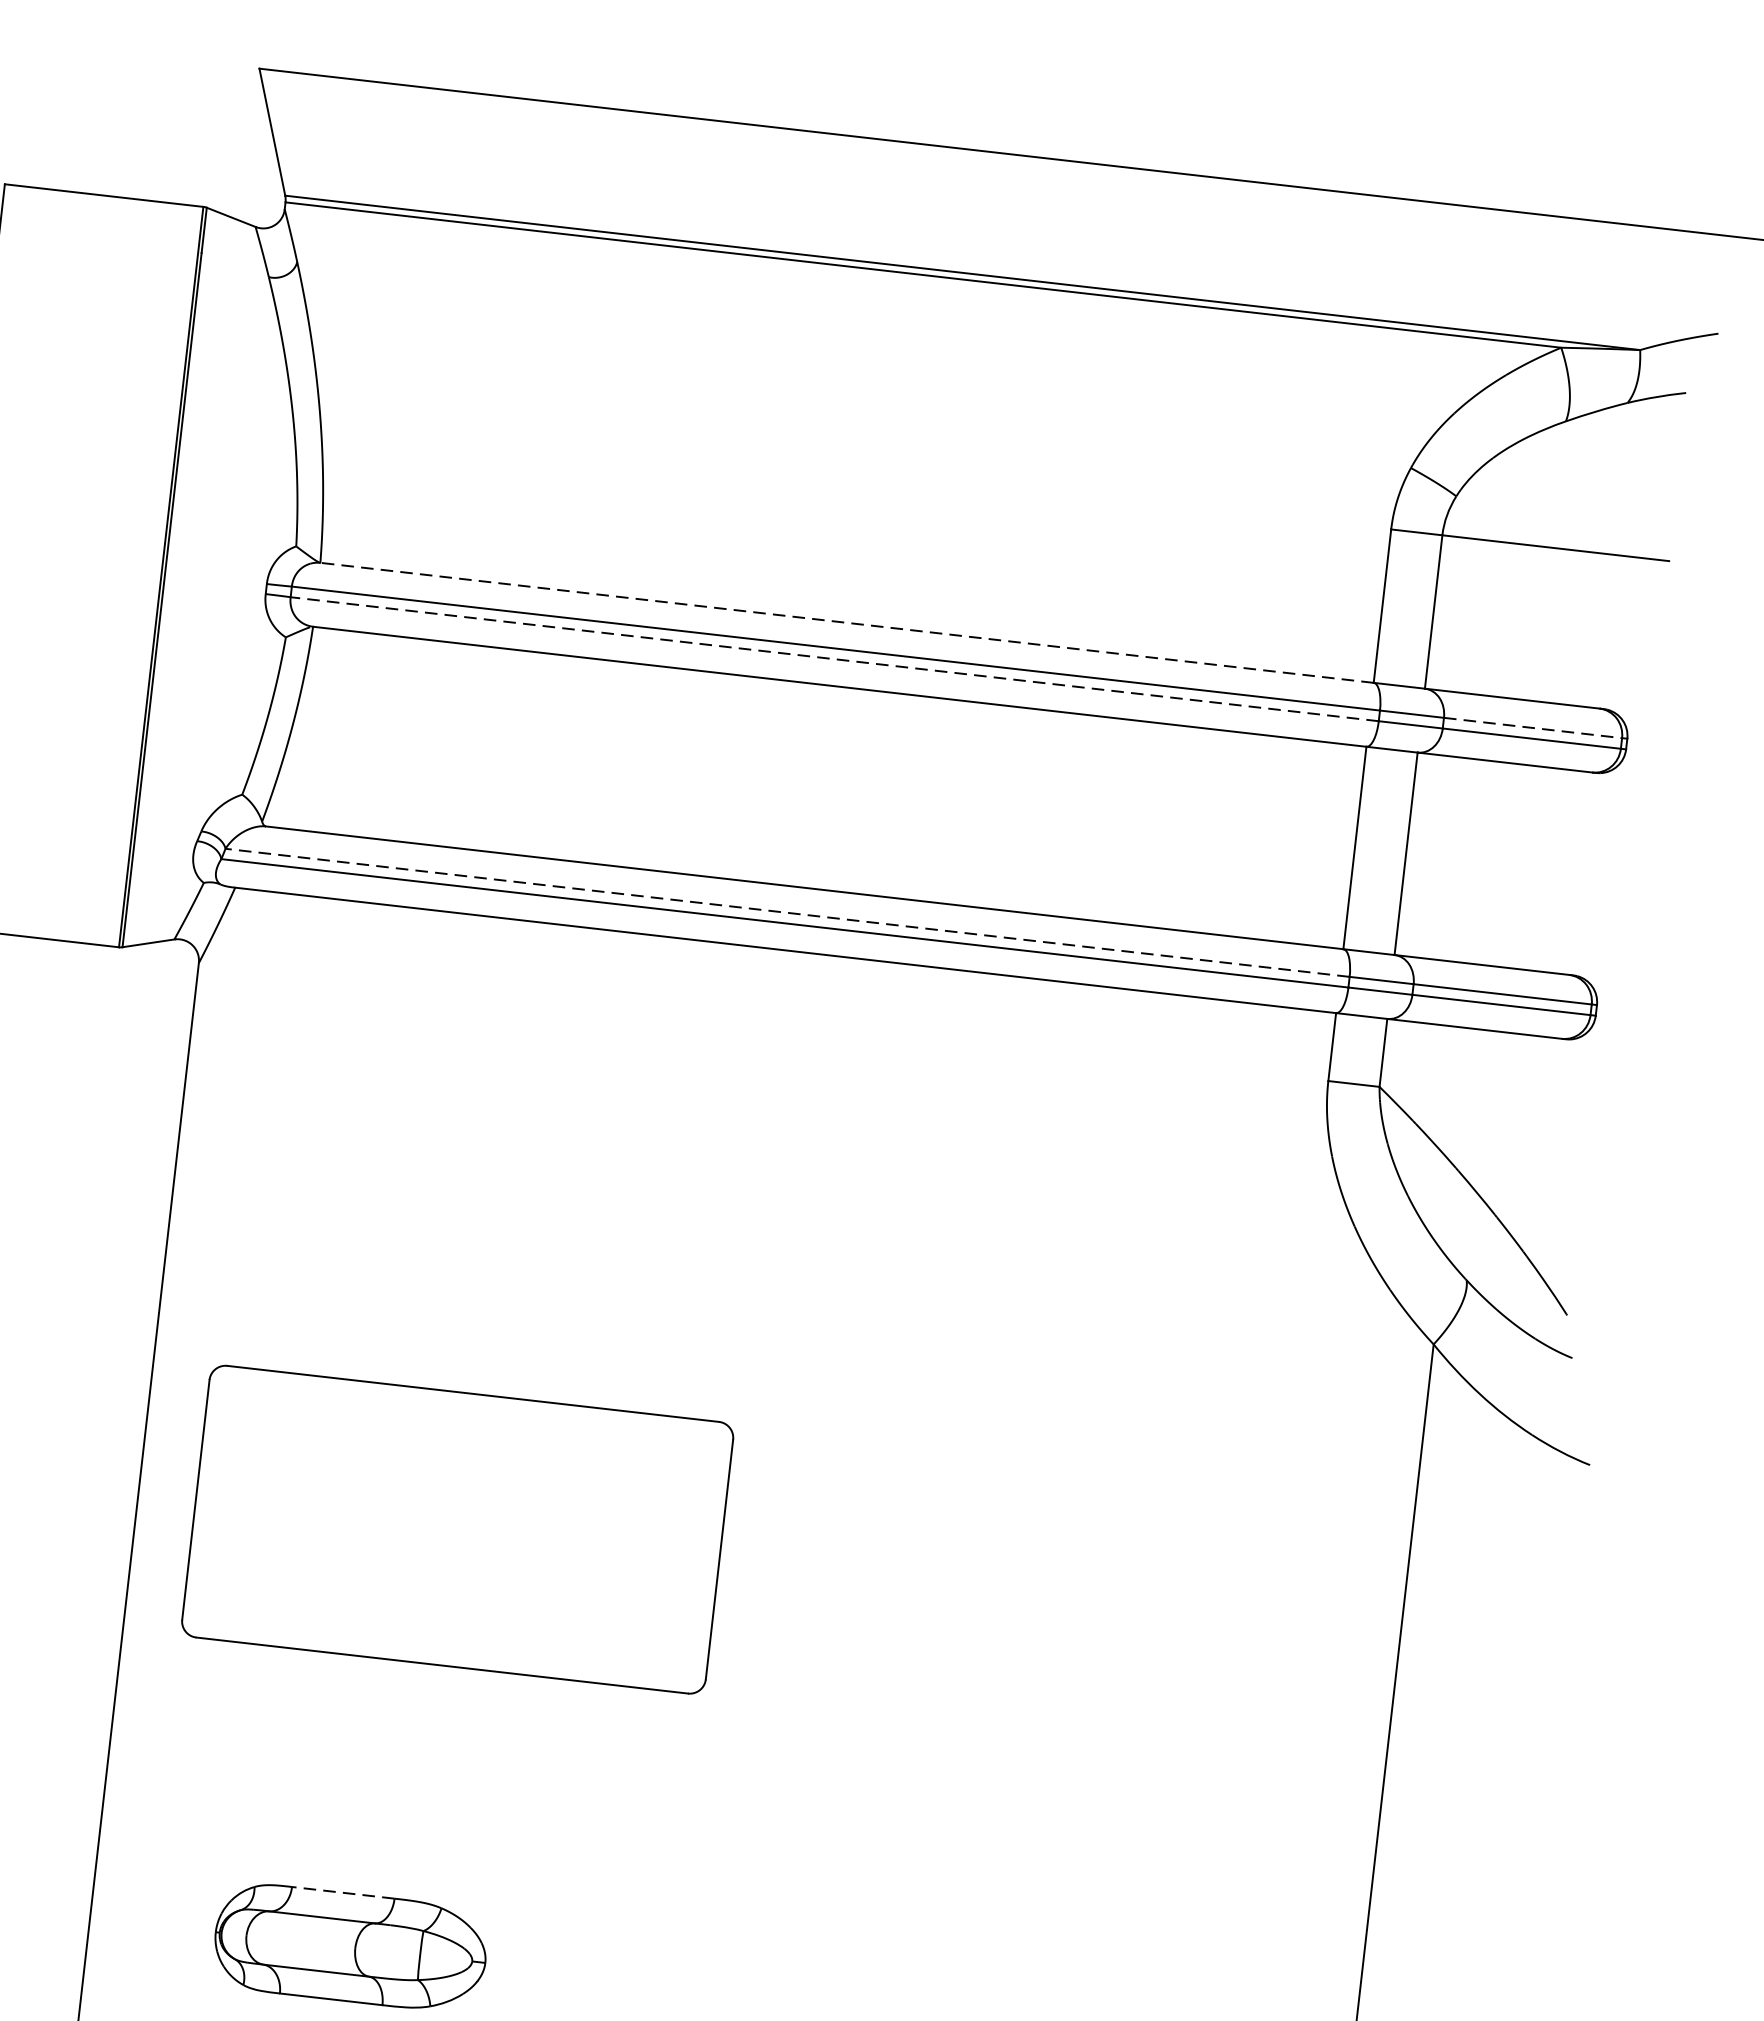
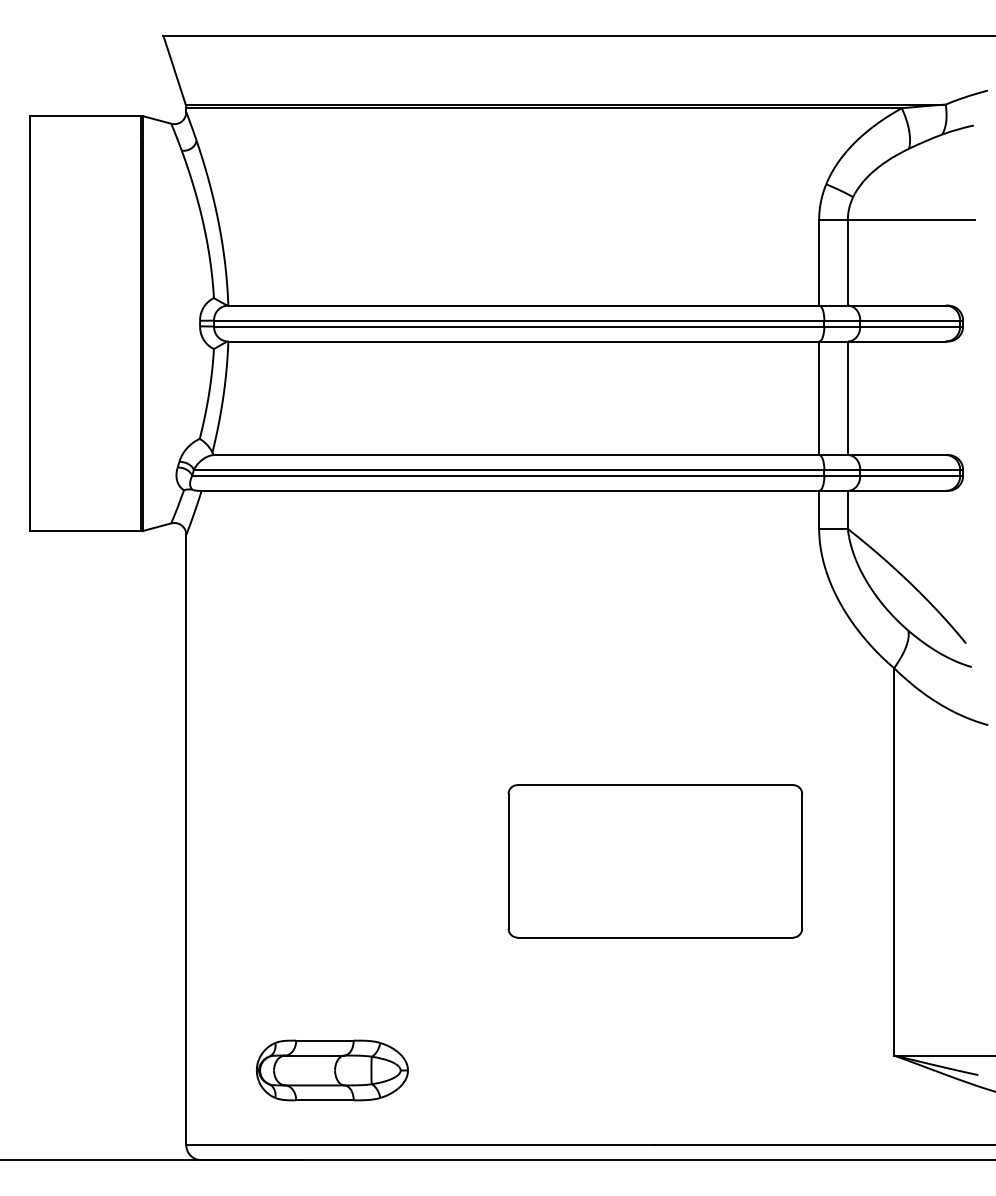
line: (846, 622) -> (523, 305), dashed -> solid
line: (833, 658) -> (518, 326), dashed -> solid
line: (1533, 727) -> (910, 320), dashed -> solid
line: (786, 911) -> (508, 469), dashed -> solid
part: (457, 1530) -> (655, 861), moved
line: (342, 1892) -> (324, 1040), dashed -> solid

